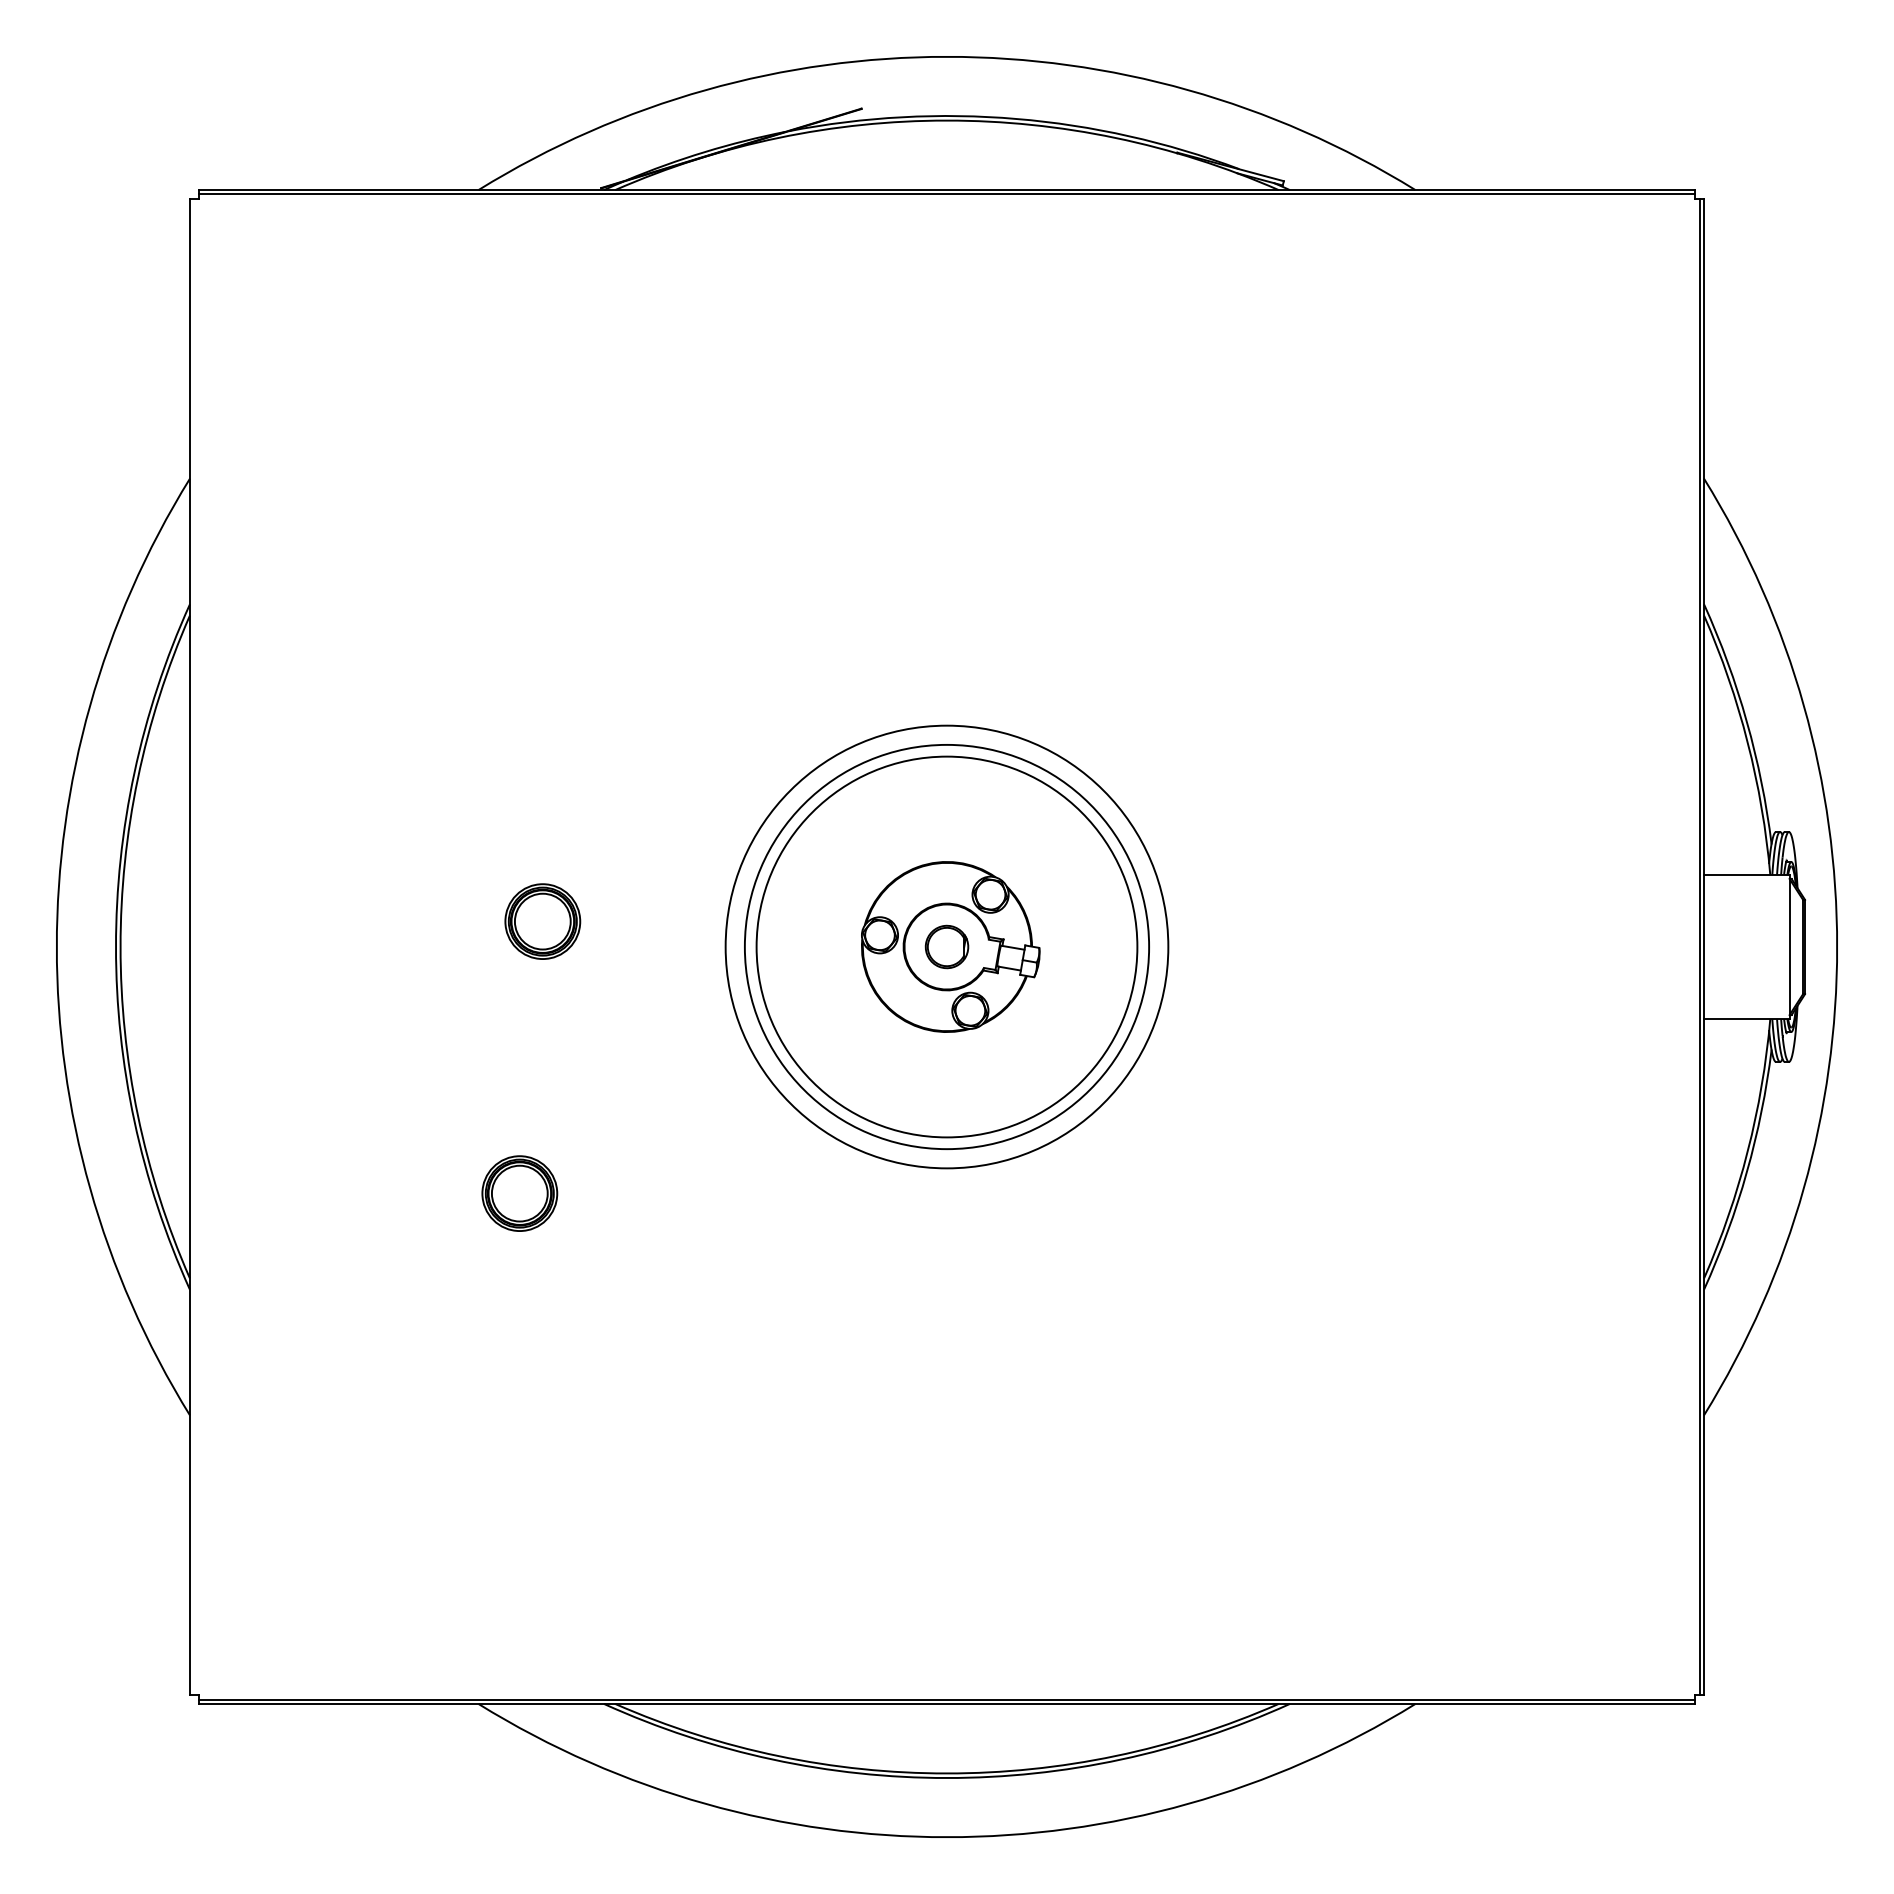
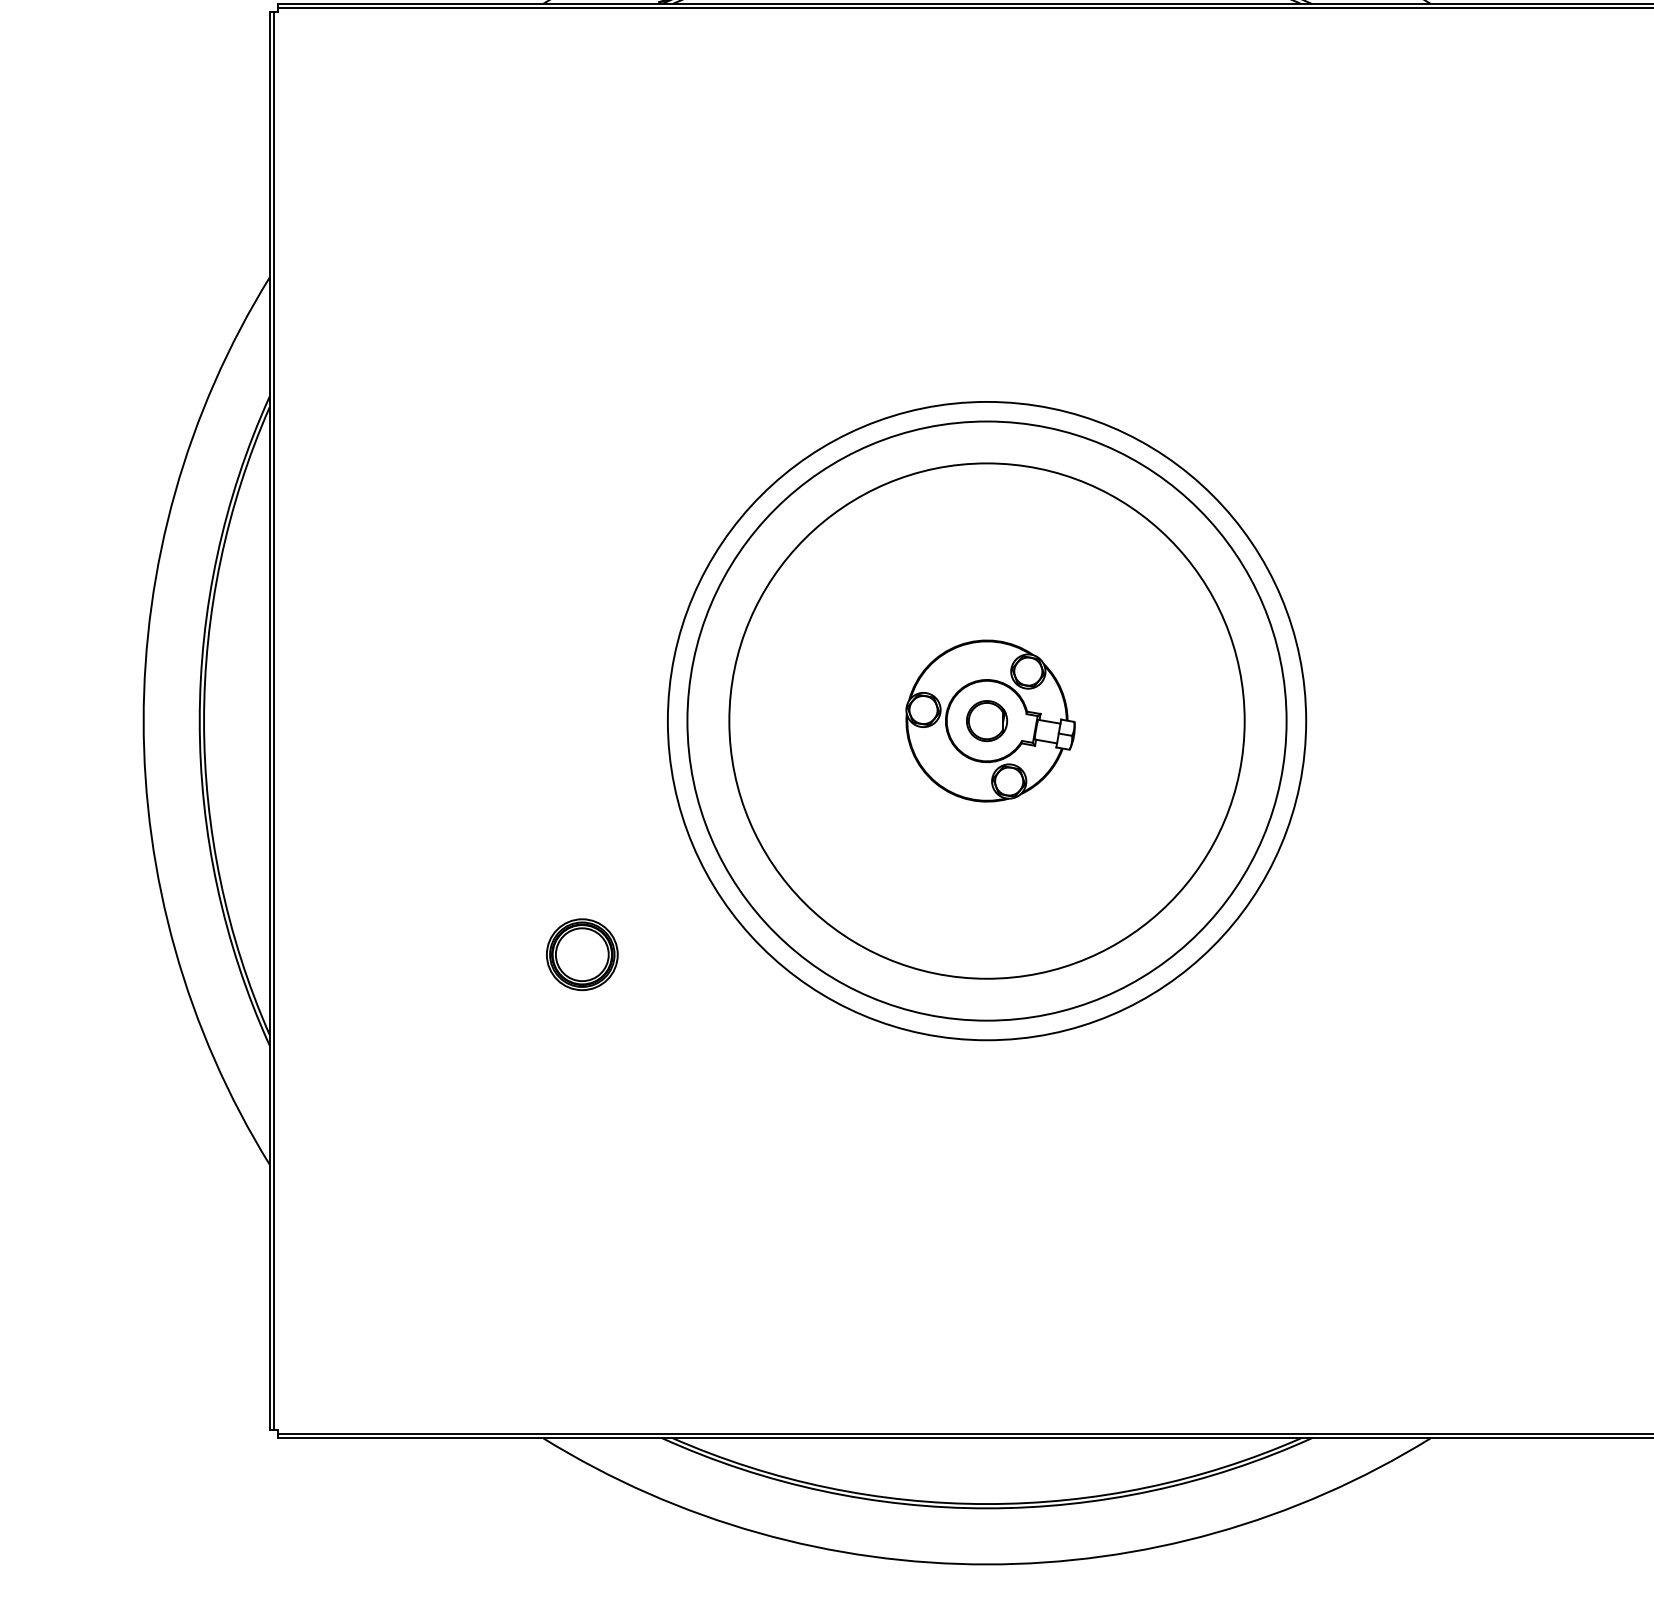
part: (542, 921) -> (603, 696), removed
line: (194, 946) -> (274, 720), added
circle: (946, 946) -> (986, 720), size x1.43
circle: (946, 946) -> (986, 720), size x1.67
circle: (946, 947) -> (986, 721), size x1.43

